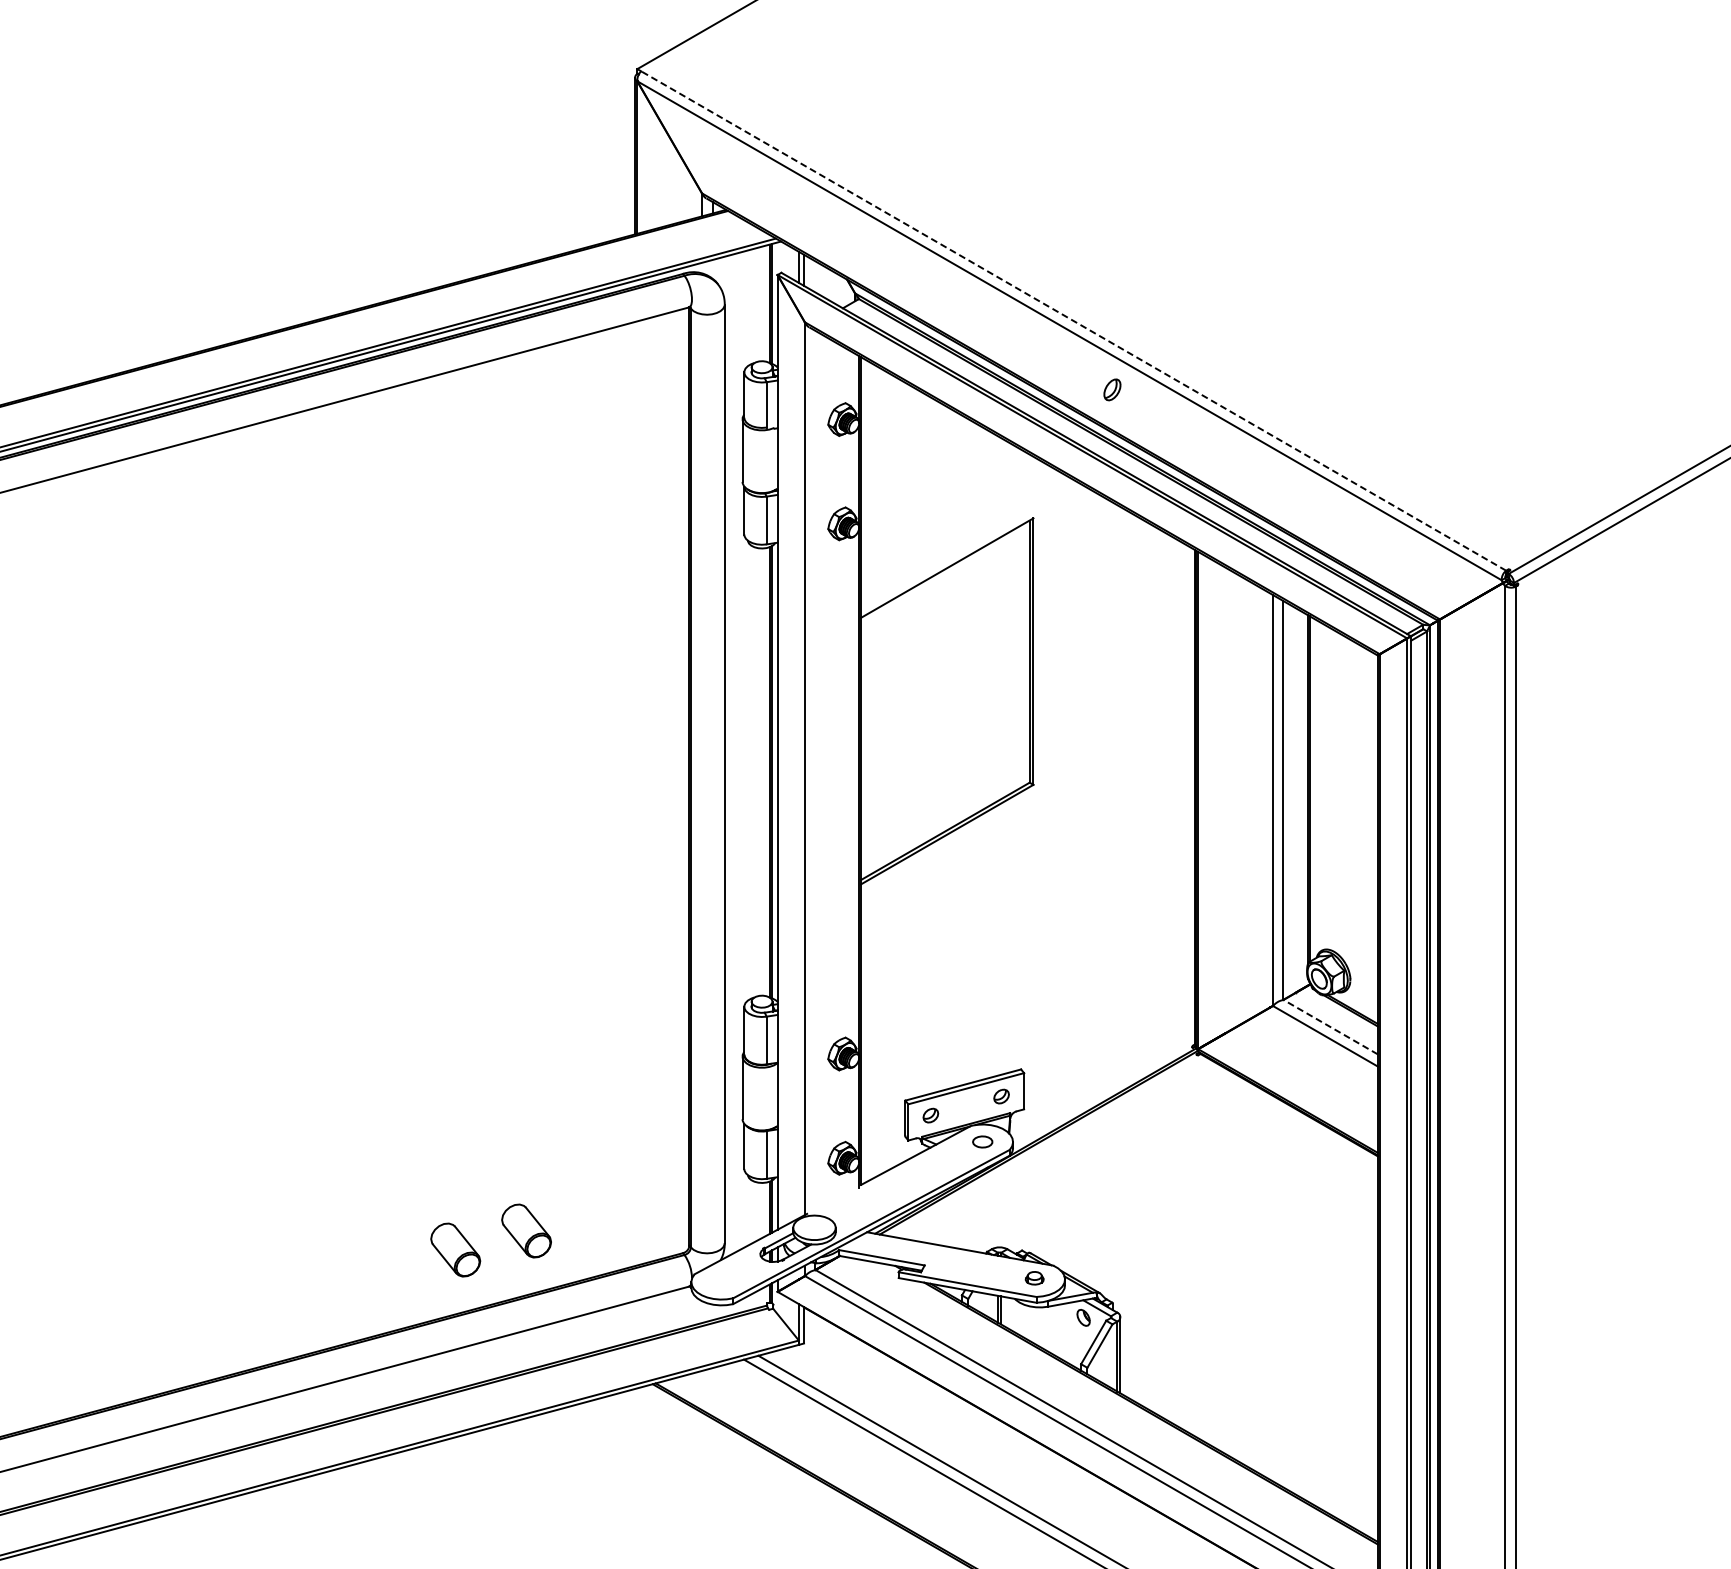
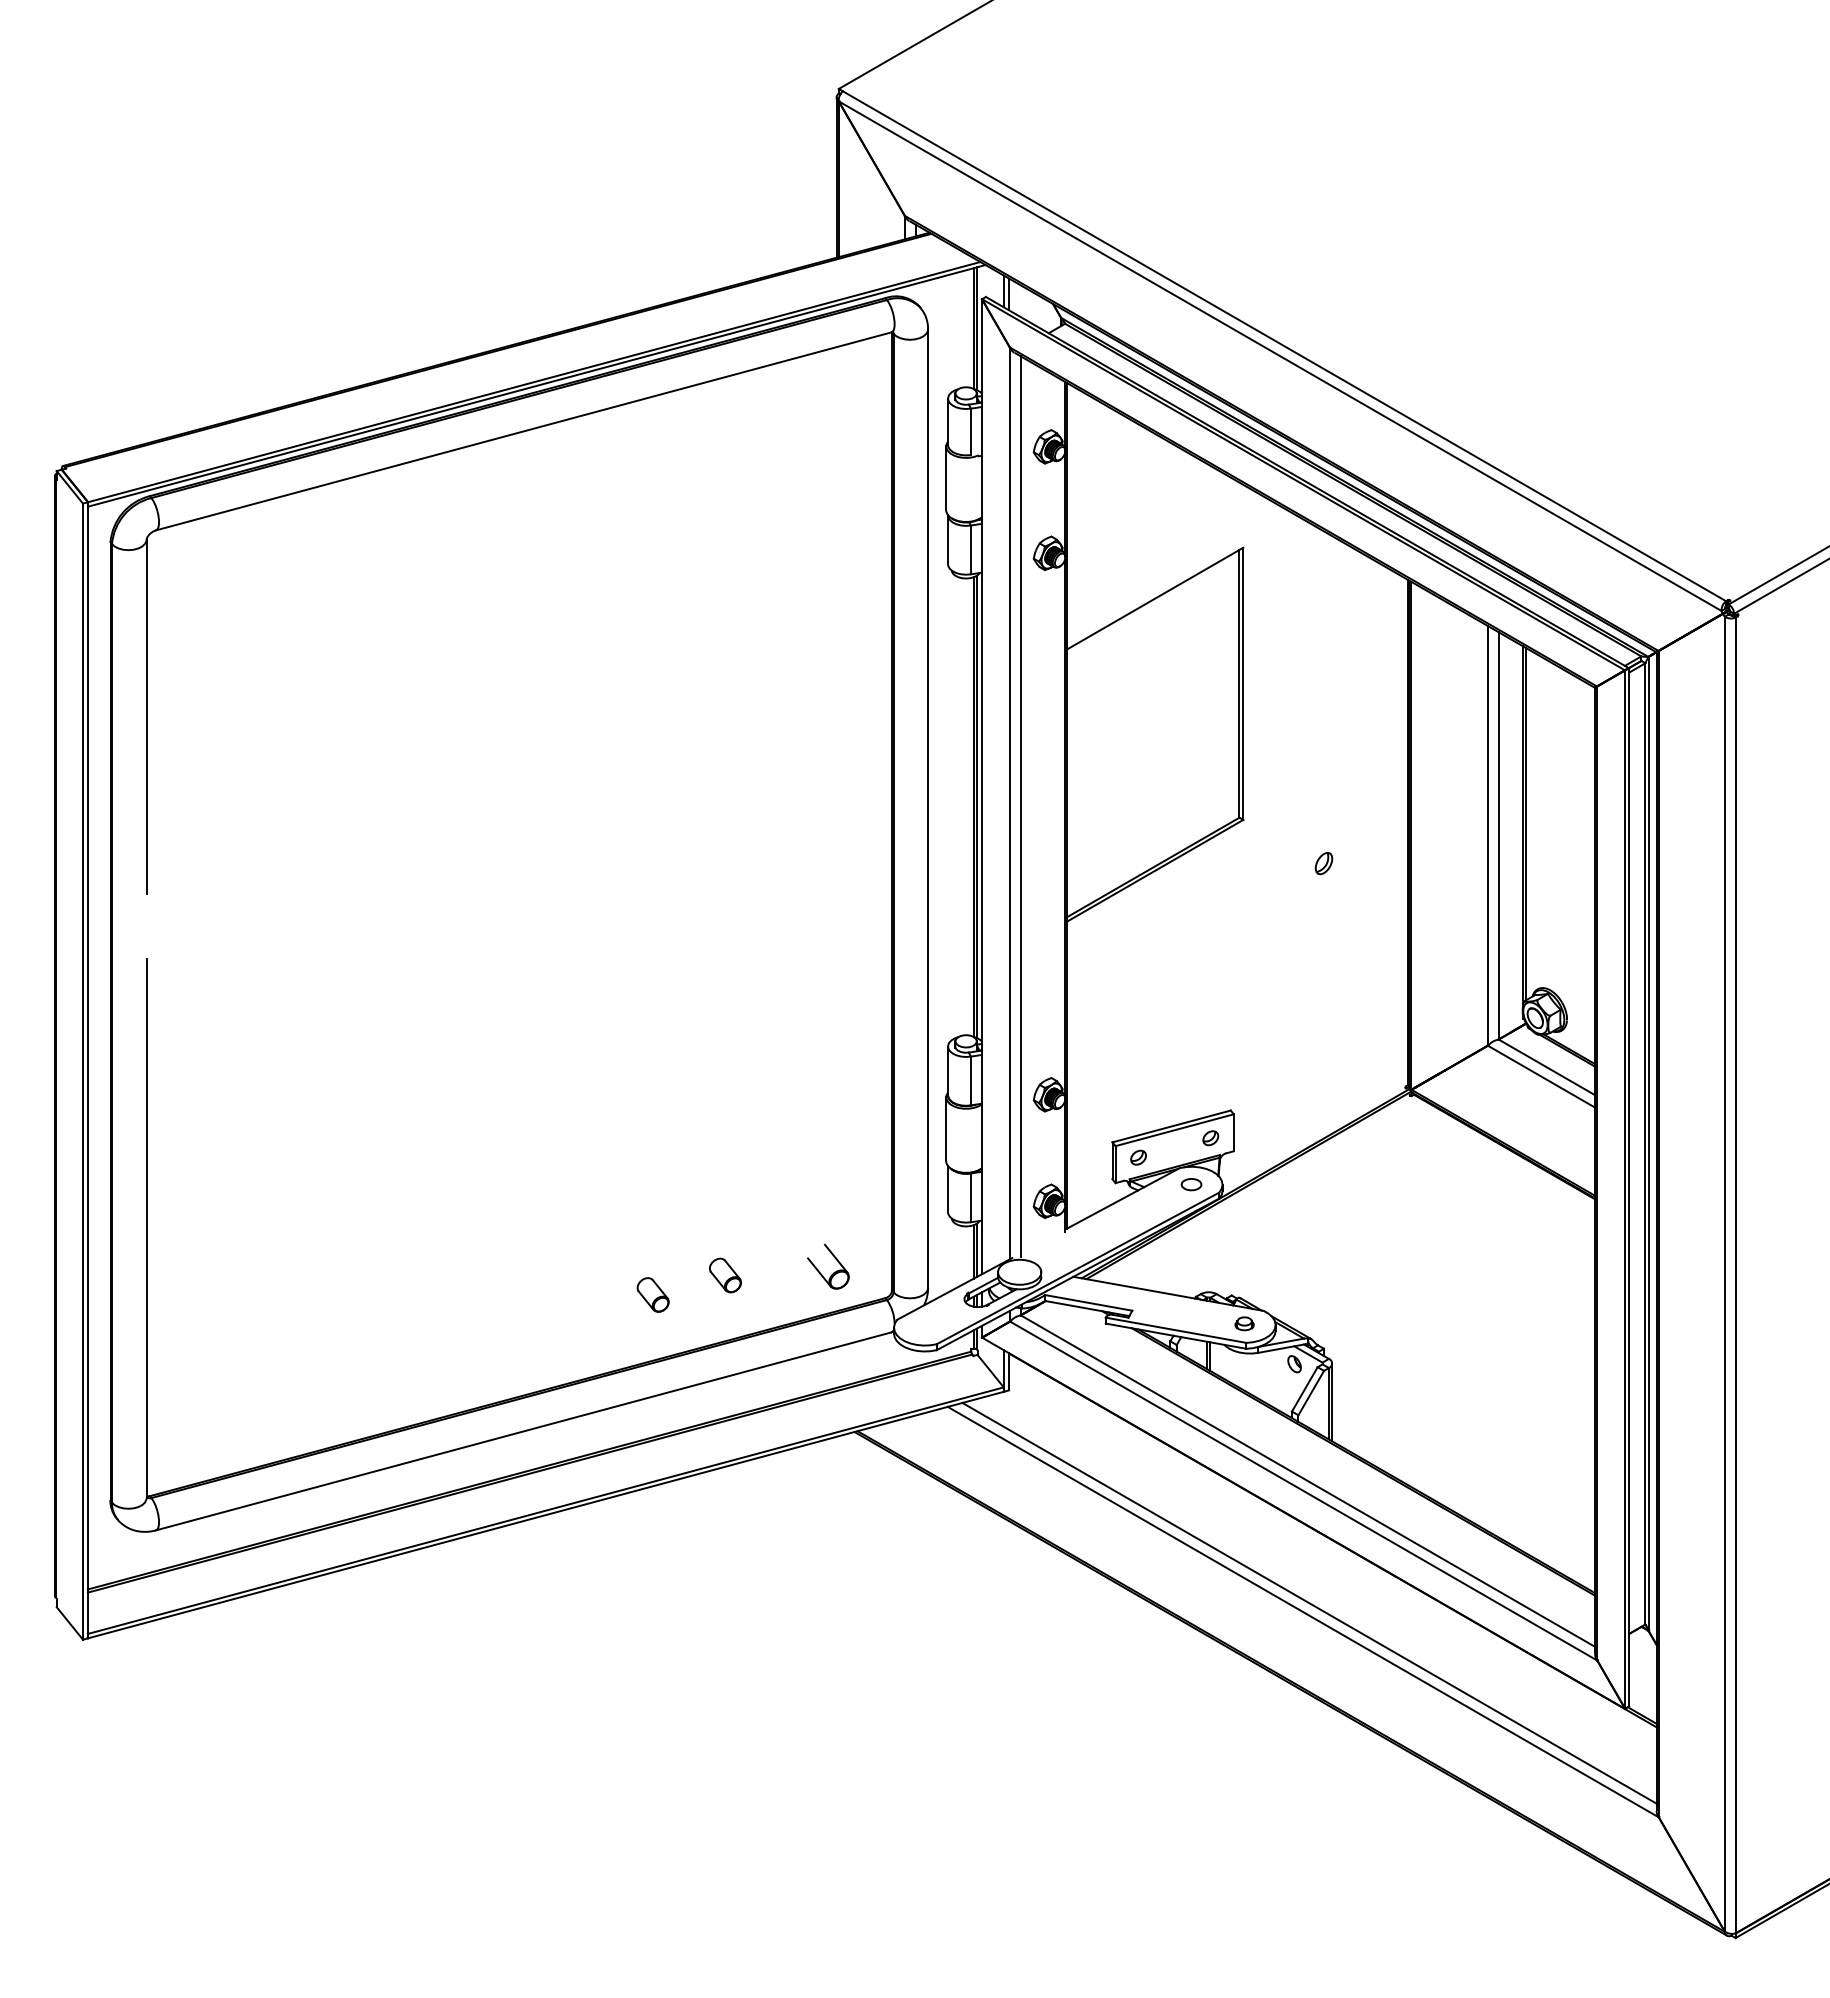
line: (1073, 320) -> (1284, 345), dashed -> solid
part: (1111, 389) -> (1323, 863), moved
line: (815, 771) -> (1020, 806), added
line: (1330, 1027) -> (1546, 1067), dashed -> solid
part: (632, 1228) -> (833, 1272), added
part: (525, 1230) -> (724, 1275), size x0.62
part: (454, 1249) -> (652, 1294), size x0.62

